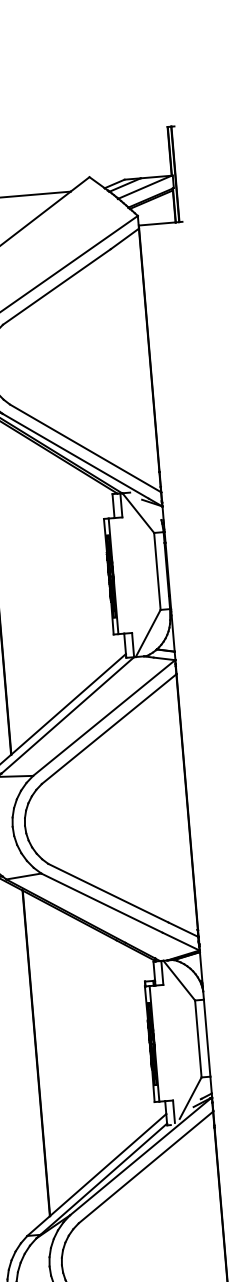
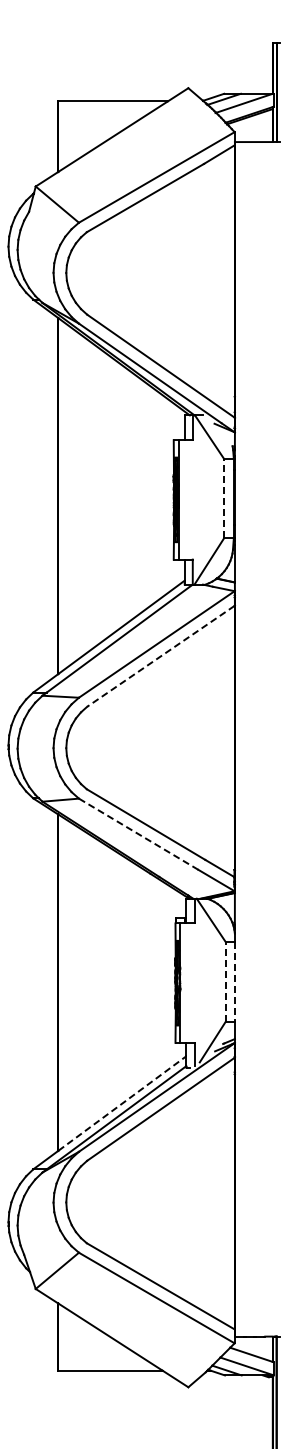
line: (157, 571) -> (224, 498), solid -> dashed
line: (108, 729) -> (160, 656), solid -> dashed
line: (101, 903) -> (138, 834), solid -> dashed
line: (206, 1037) -> (234, 981), solid -> dashed
line: (198, 1038) -> (225, 981), solid -> dashed
line: (108, 1165) -> (122, 1103), solid -> dashed

